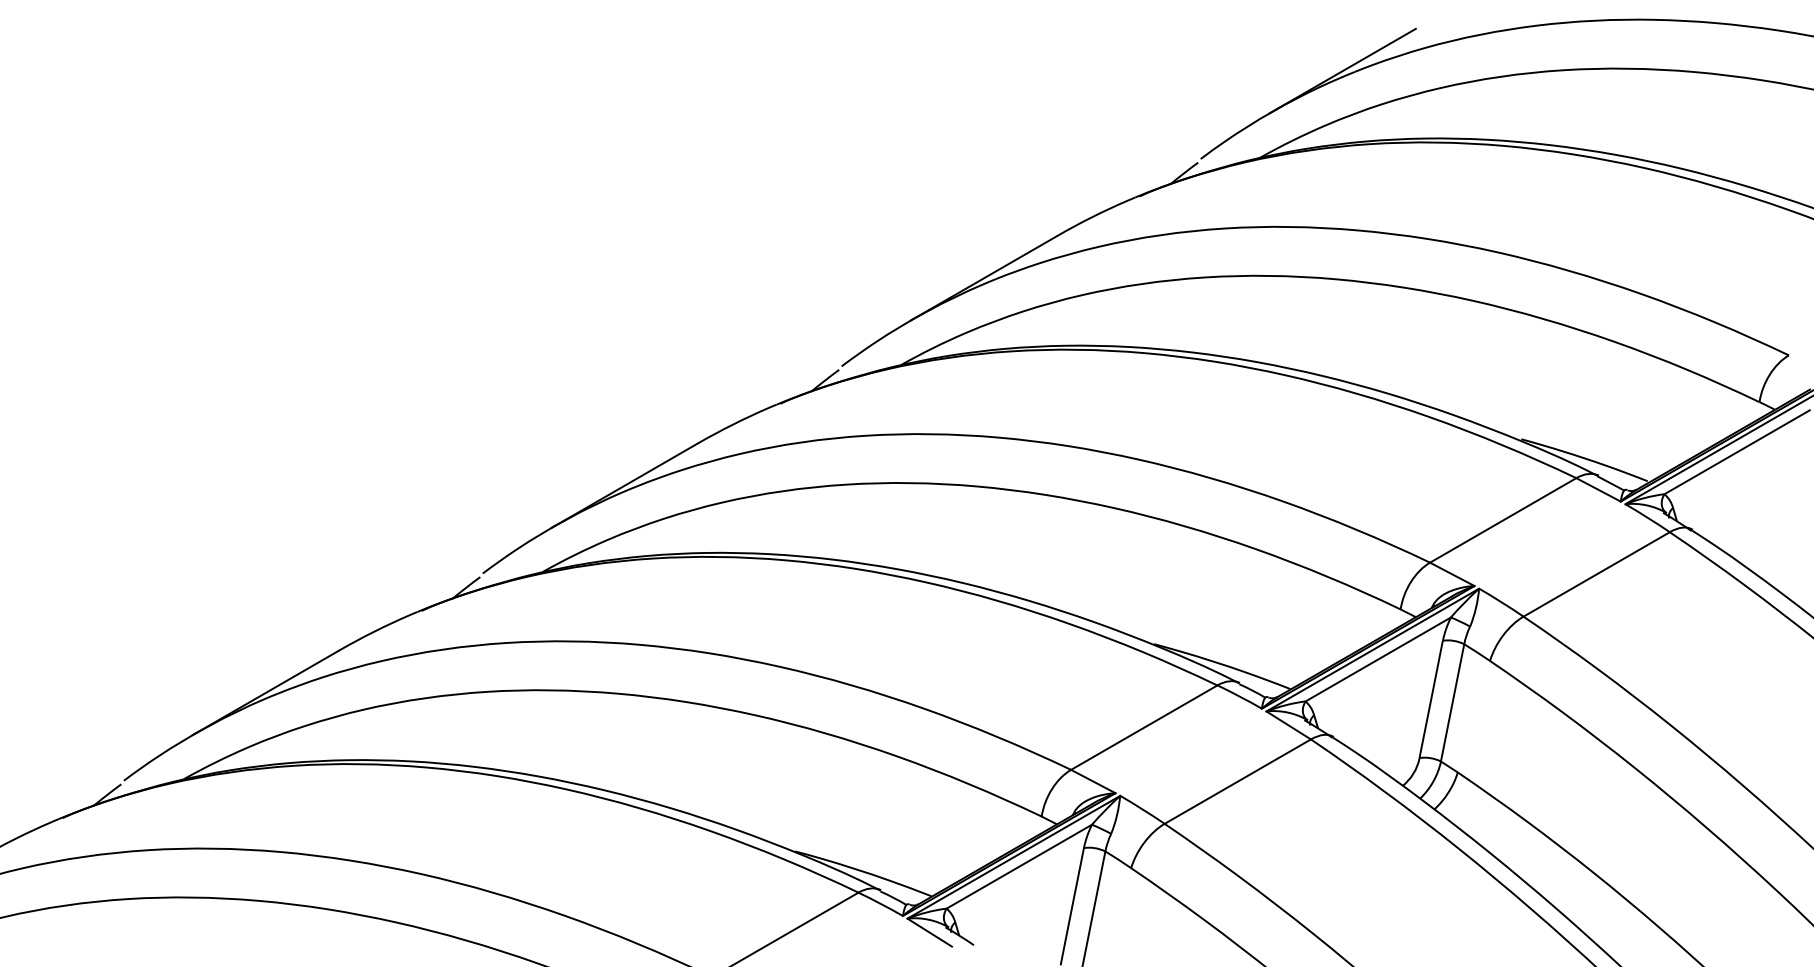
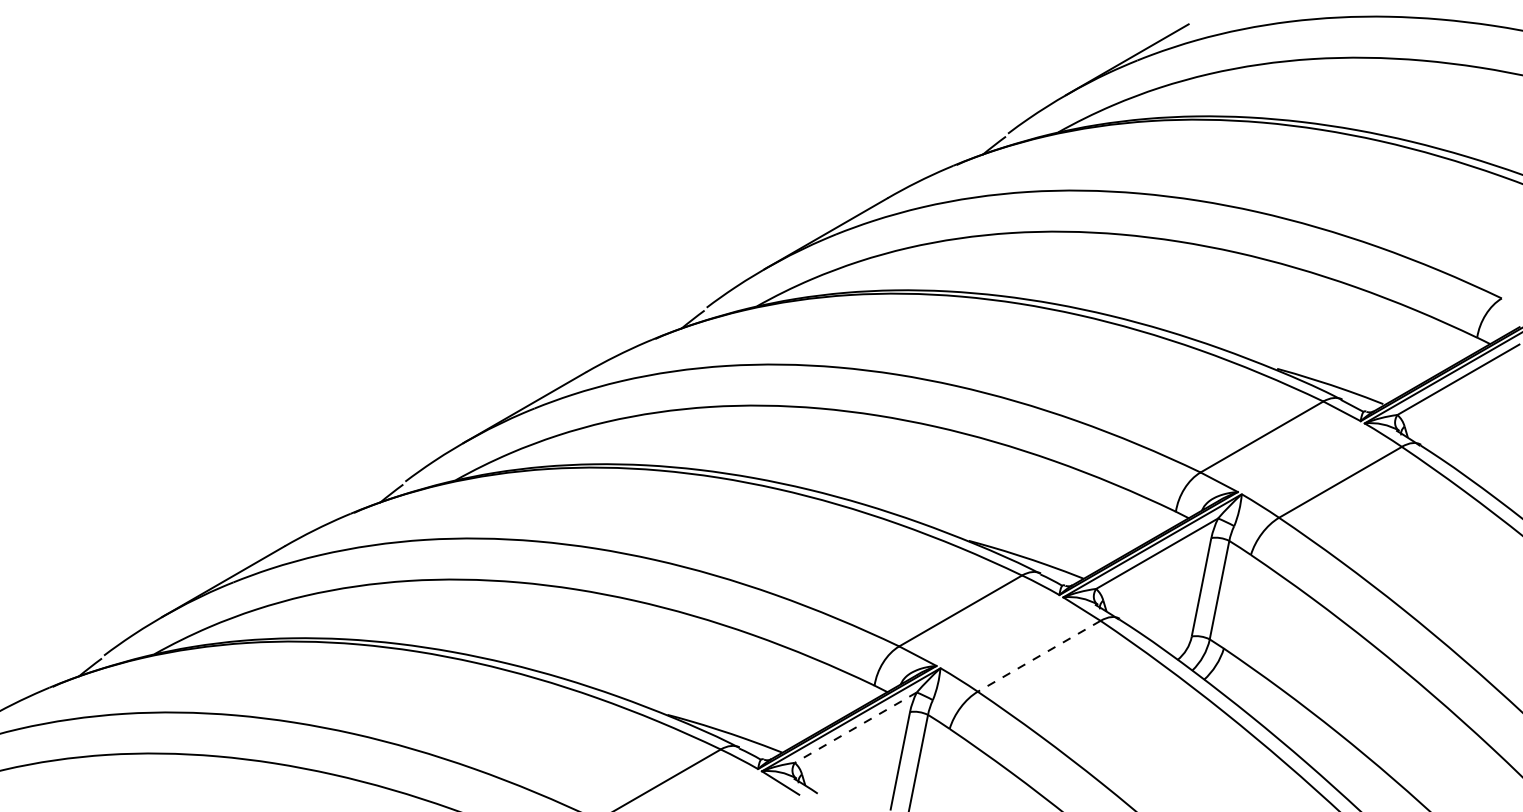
line: (1237, 781) -> (1038, 656), solid -> dashed
line: (1019, 866) -> (855, 727), solid -> dashed

